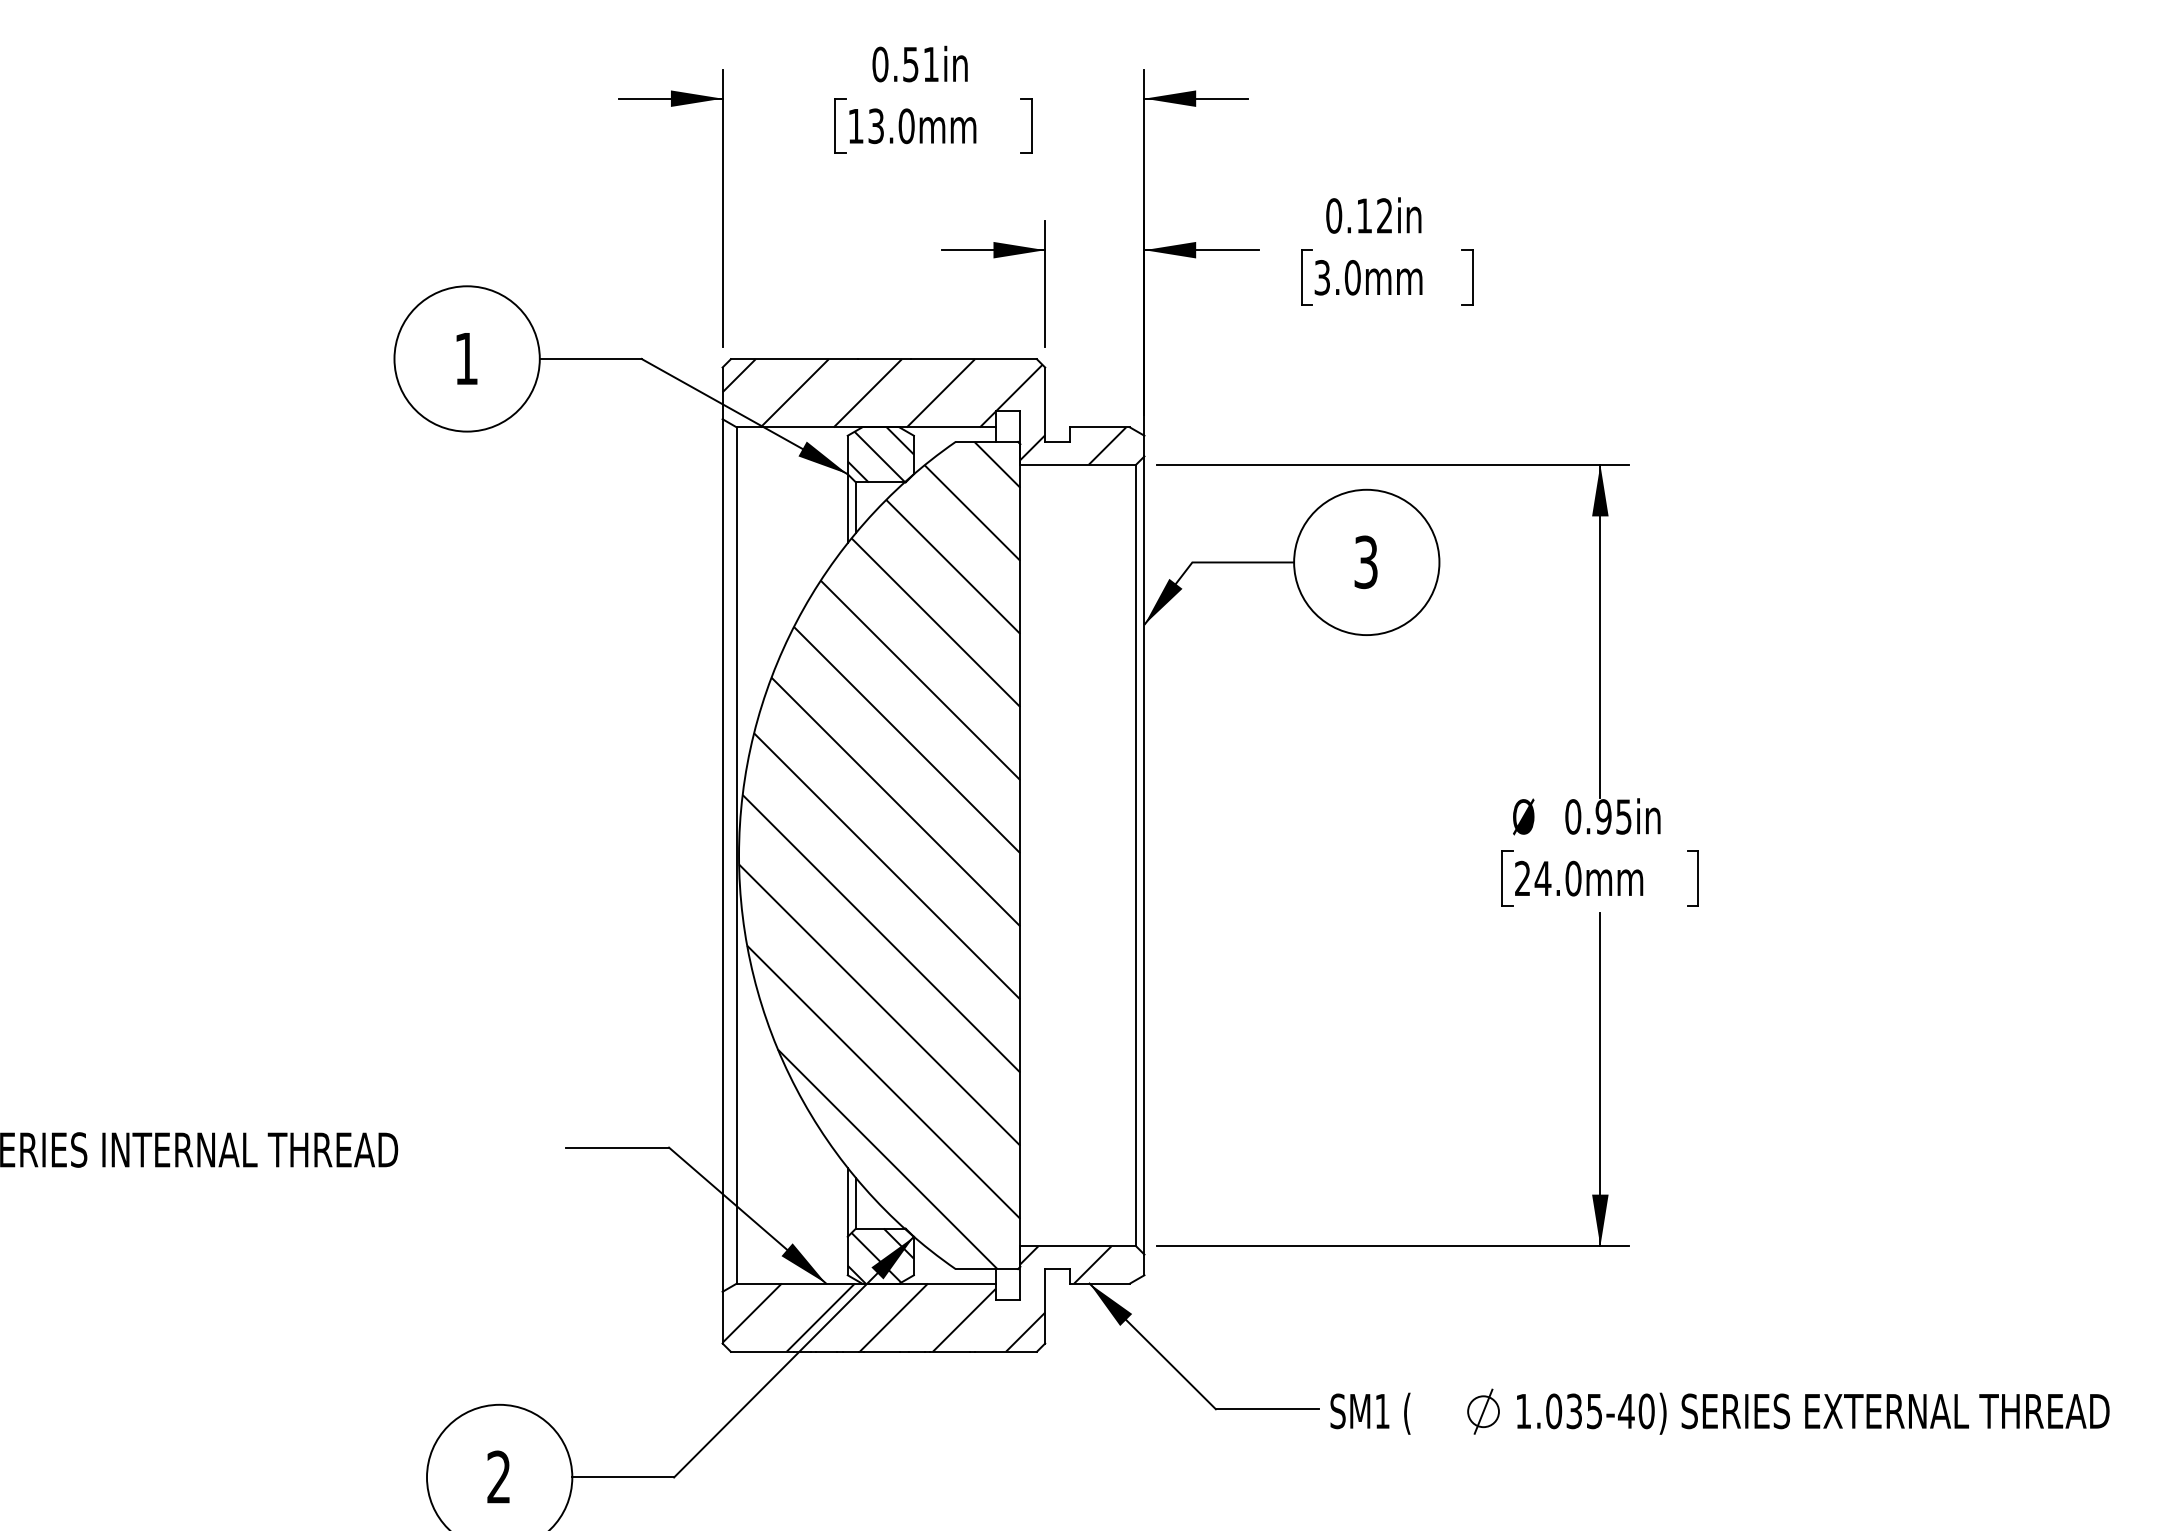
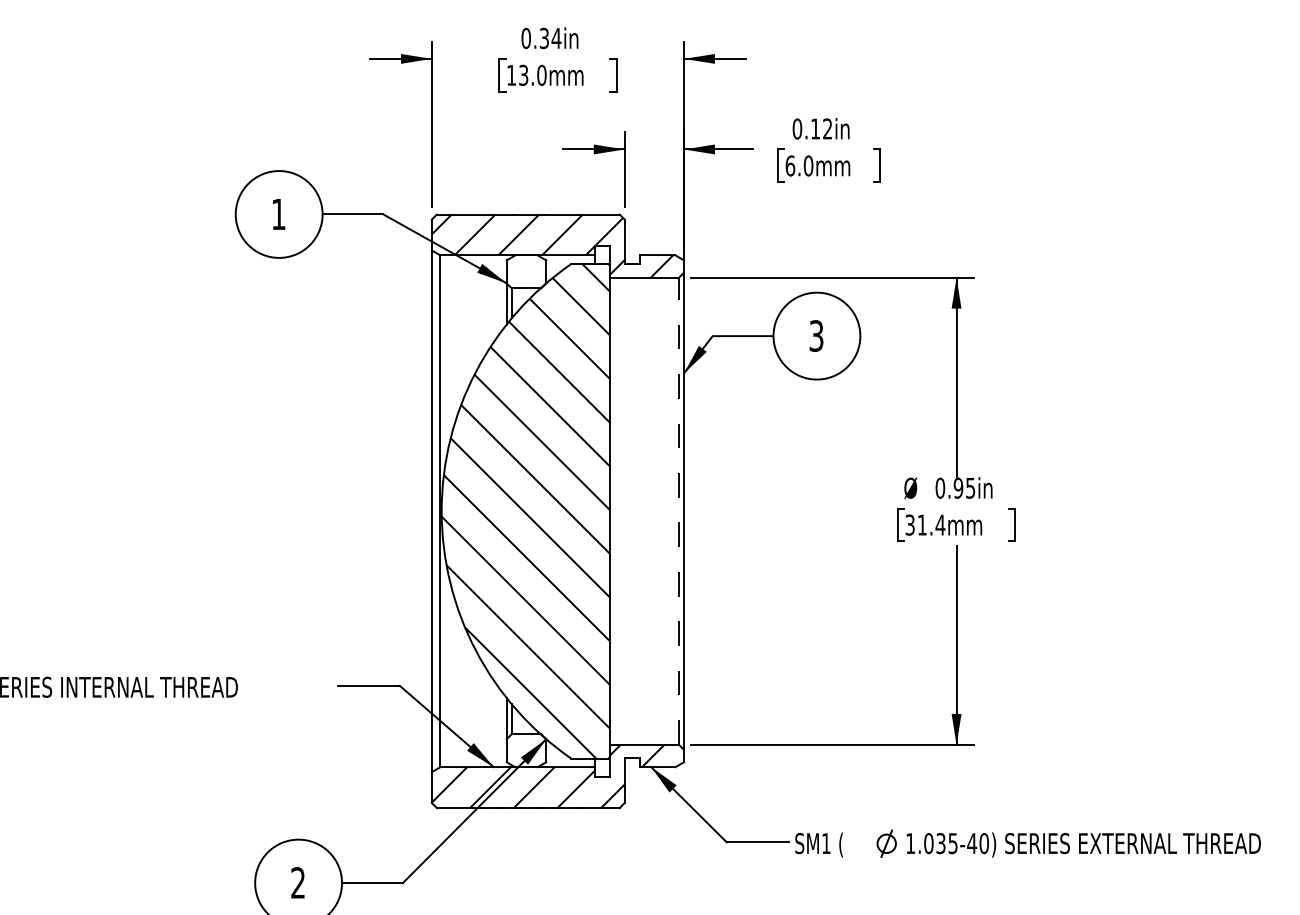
text: (921, 62) -> (550, 37), 0.51in -> 0.34in
text: (1322, 277) -> (790, 165), 3.0mm -> 6.0mm
hatch: (880, 454) -> (526, 271), removed
line: (1136, 855) -> (679, 511), solid -> dashed
text: (1548, 877) -> (925, 524), 24.0mm -> 31.4mm
hatch: (880, 1255) -> (526, 750), removed

